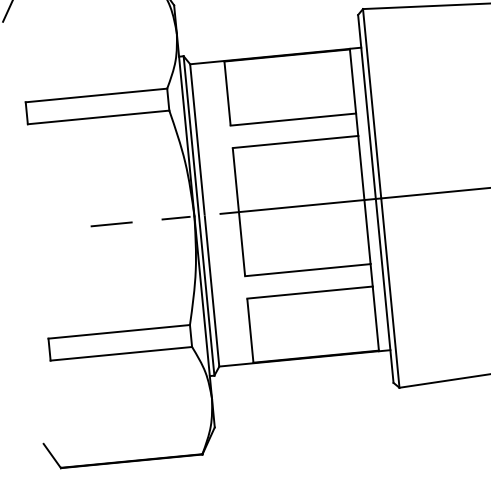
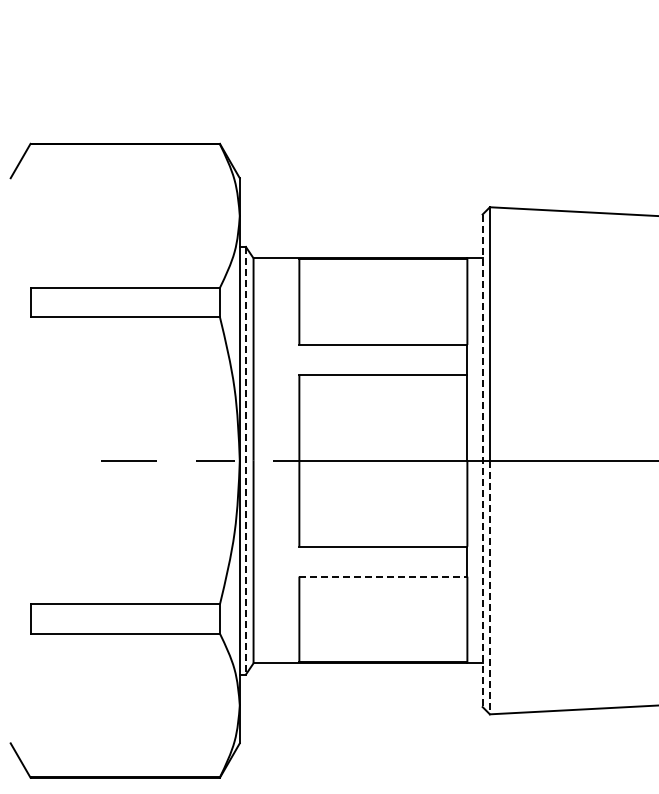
line: (375, 199) -> (482, 461), solid -> dashed
line: (198, 215) -> (245, 460), solid -> dashed
line: (310, 292) -> (383, 576), solid -> dashed
line: (390, 293) -> (489, 587), solid -> dashed

